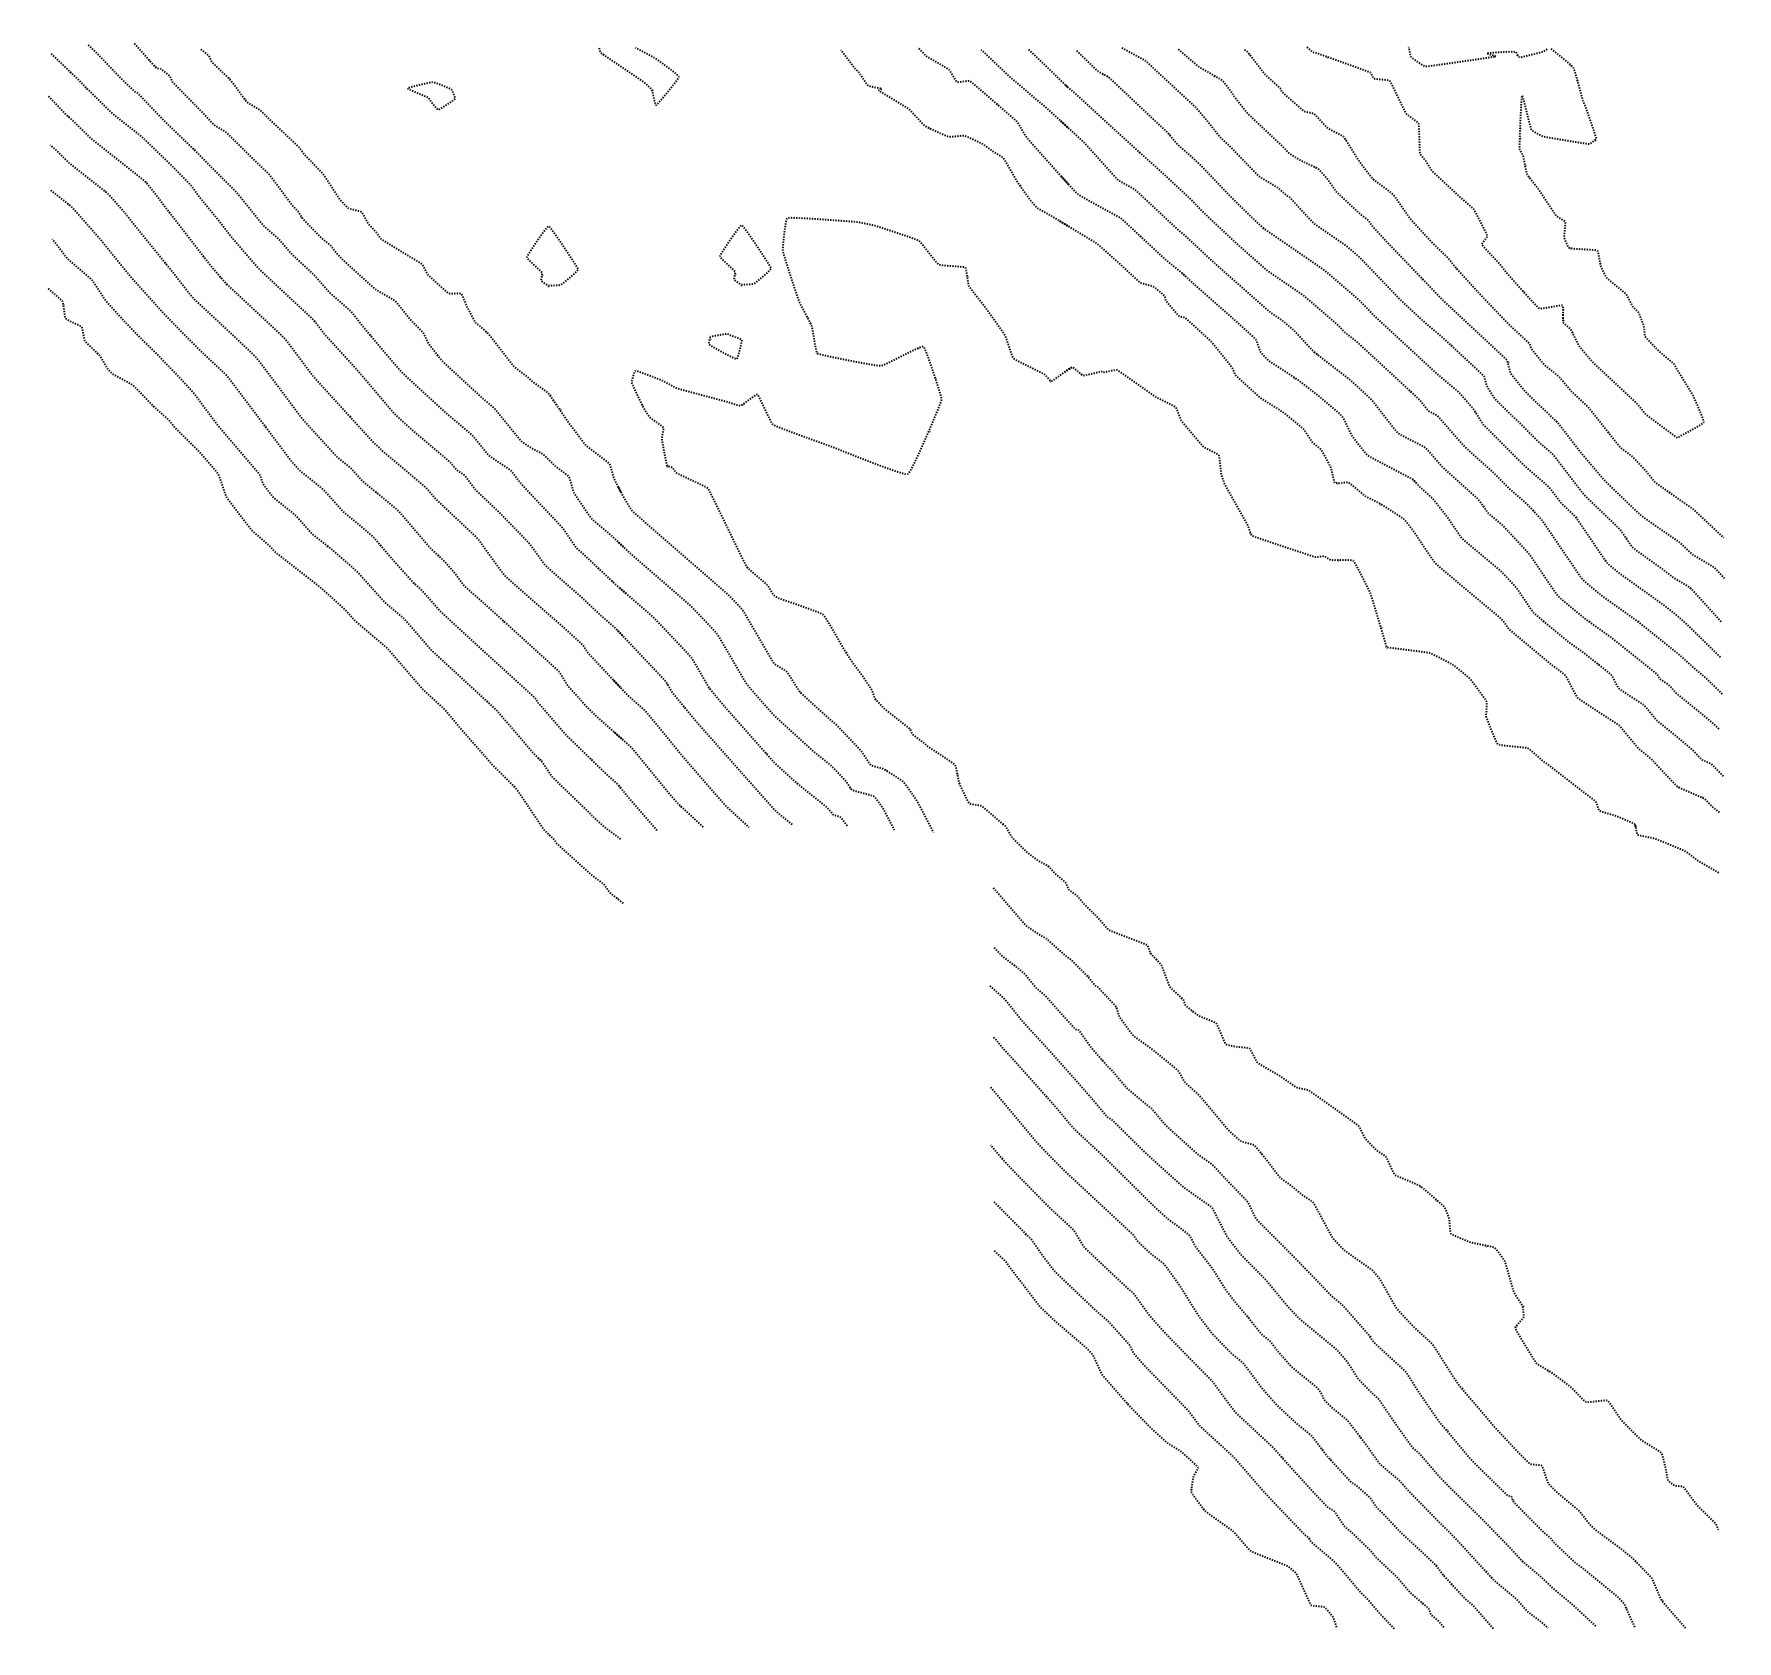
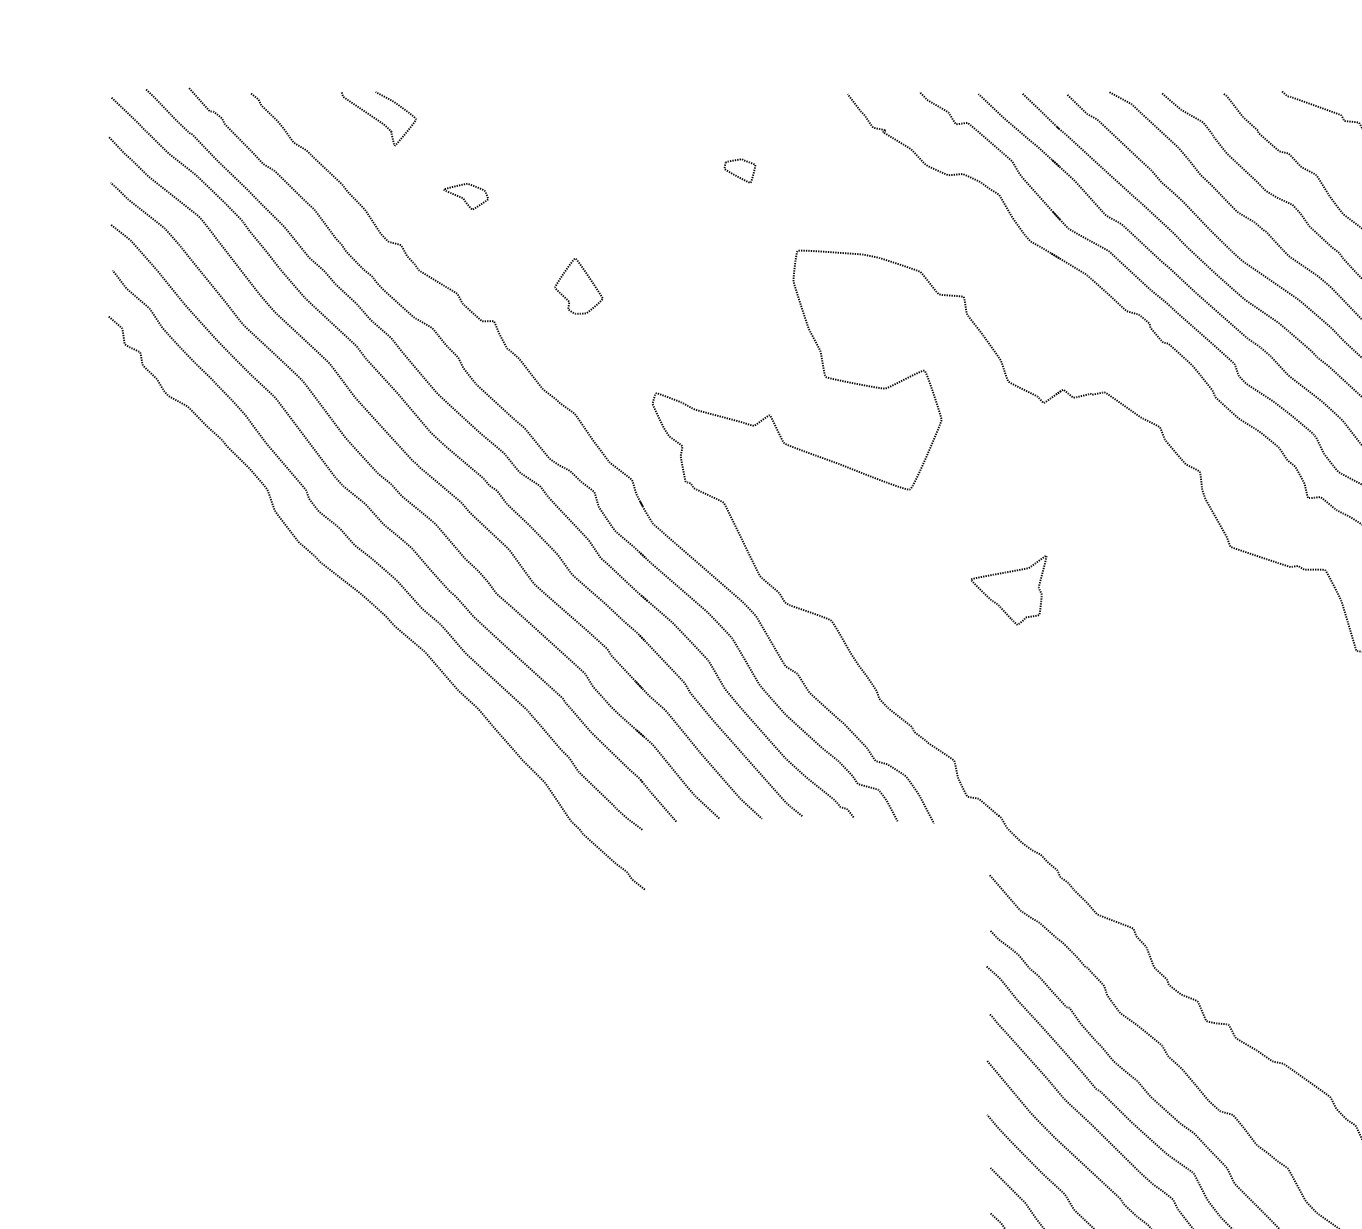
curve: (638, 77) -> (378, 119), moved
part: (431, 95) -> (466, 196), moved
part: (756, 247) -> (769, 278), removed
part: (725, 346) -> (740, 171), moved
part: (1008, 564) -> (1003, 573), added

